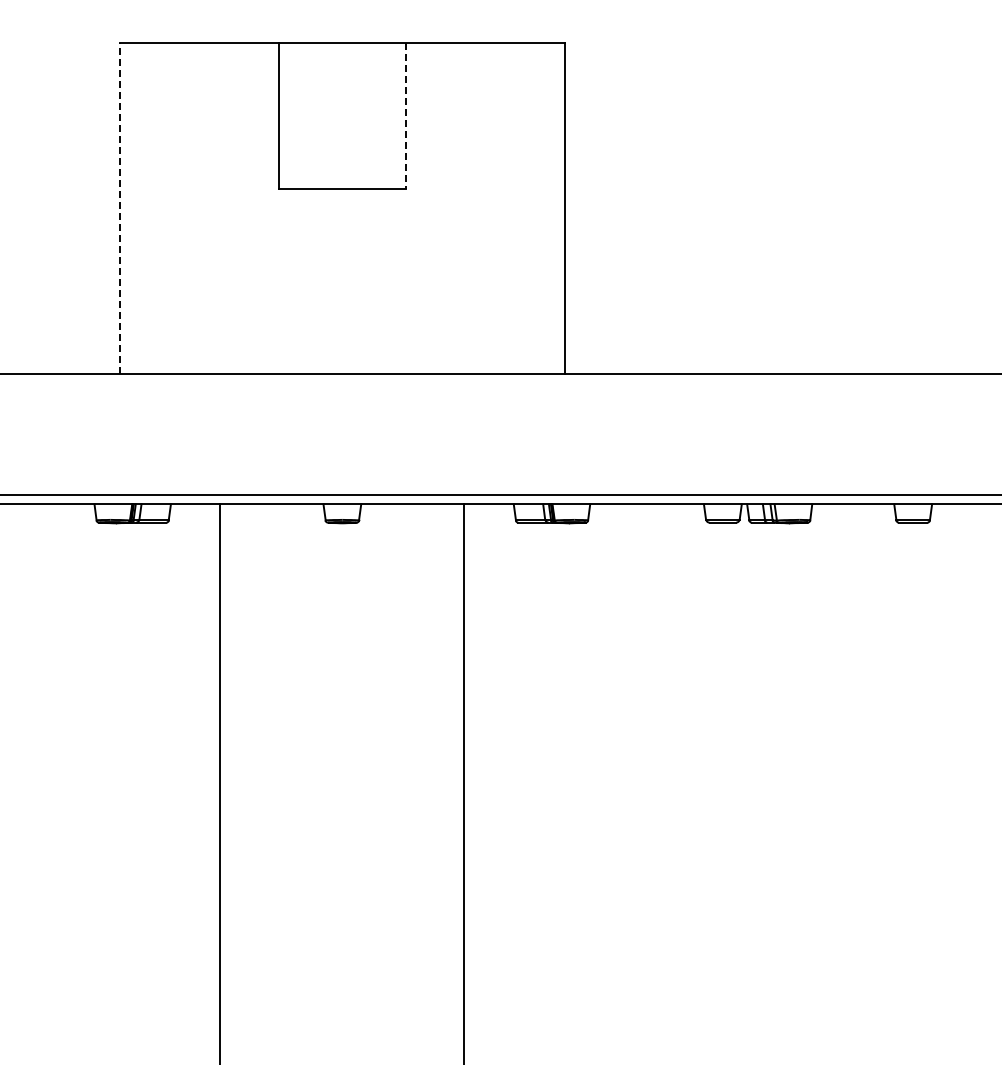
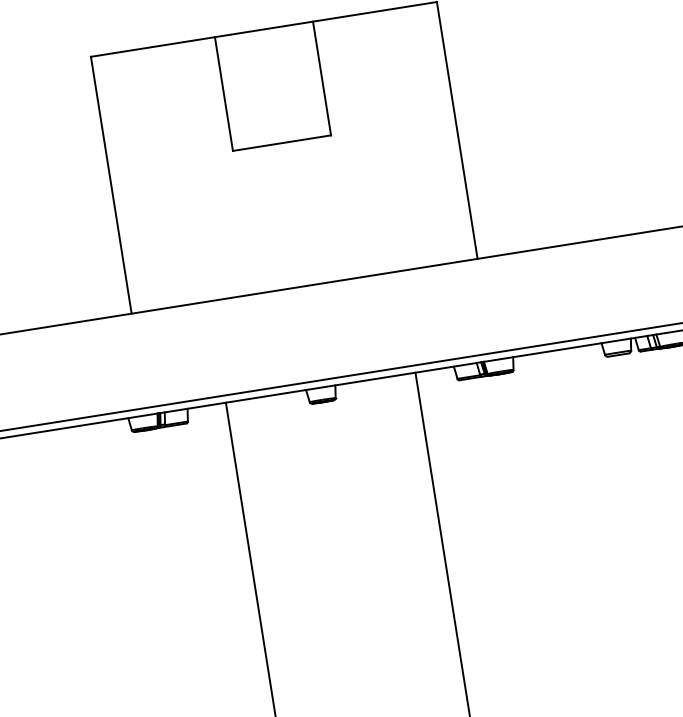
line: (405, 116) -> (322, 78), dashed -> solid
line: (119, 207) -> (111, 184), dashed -> solid

